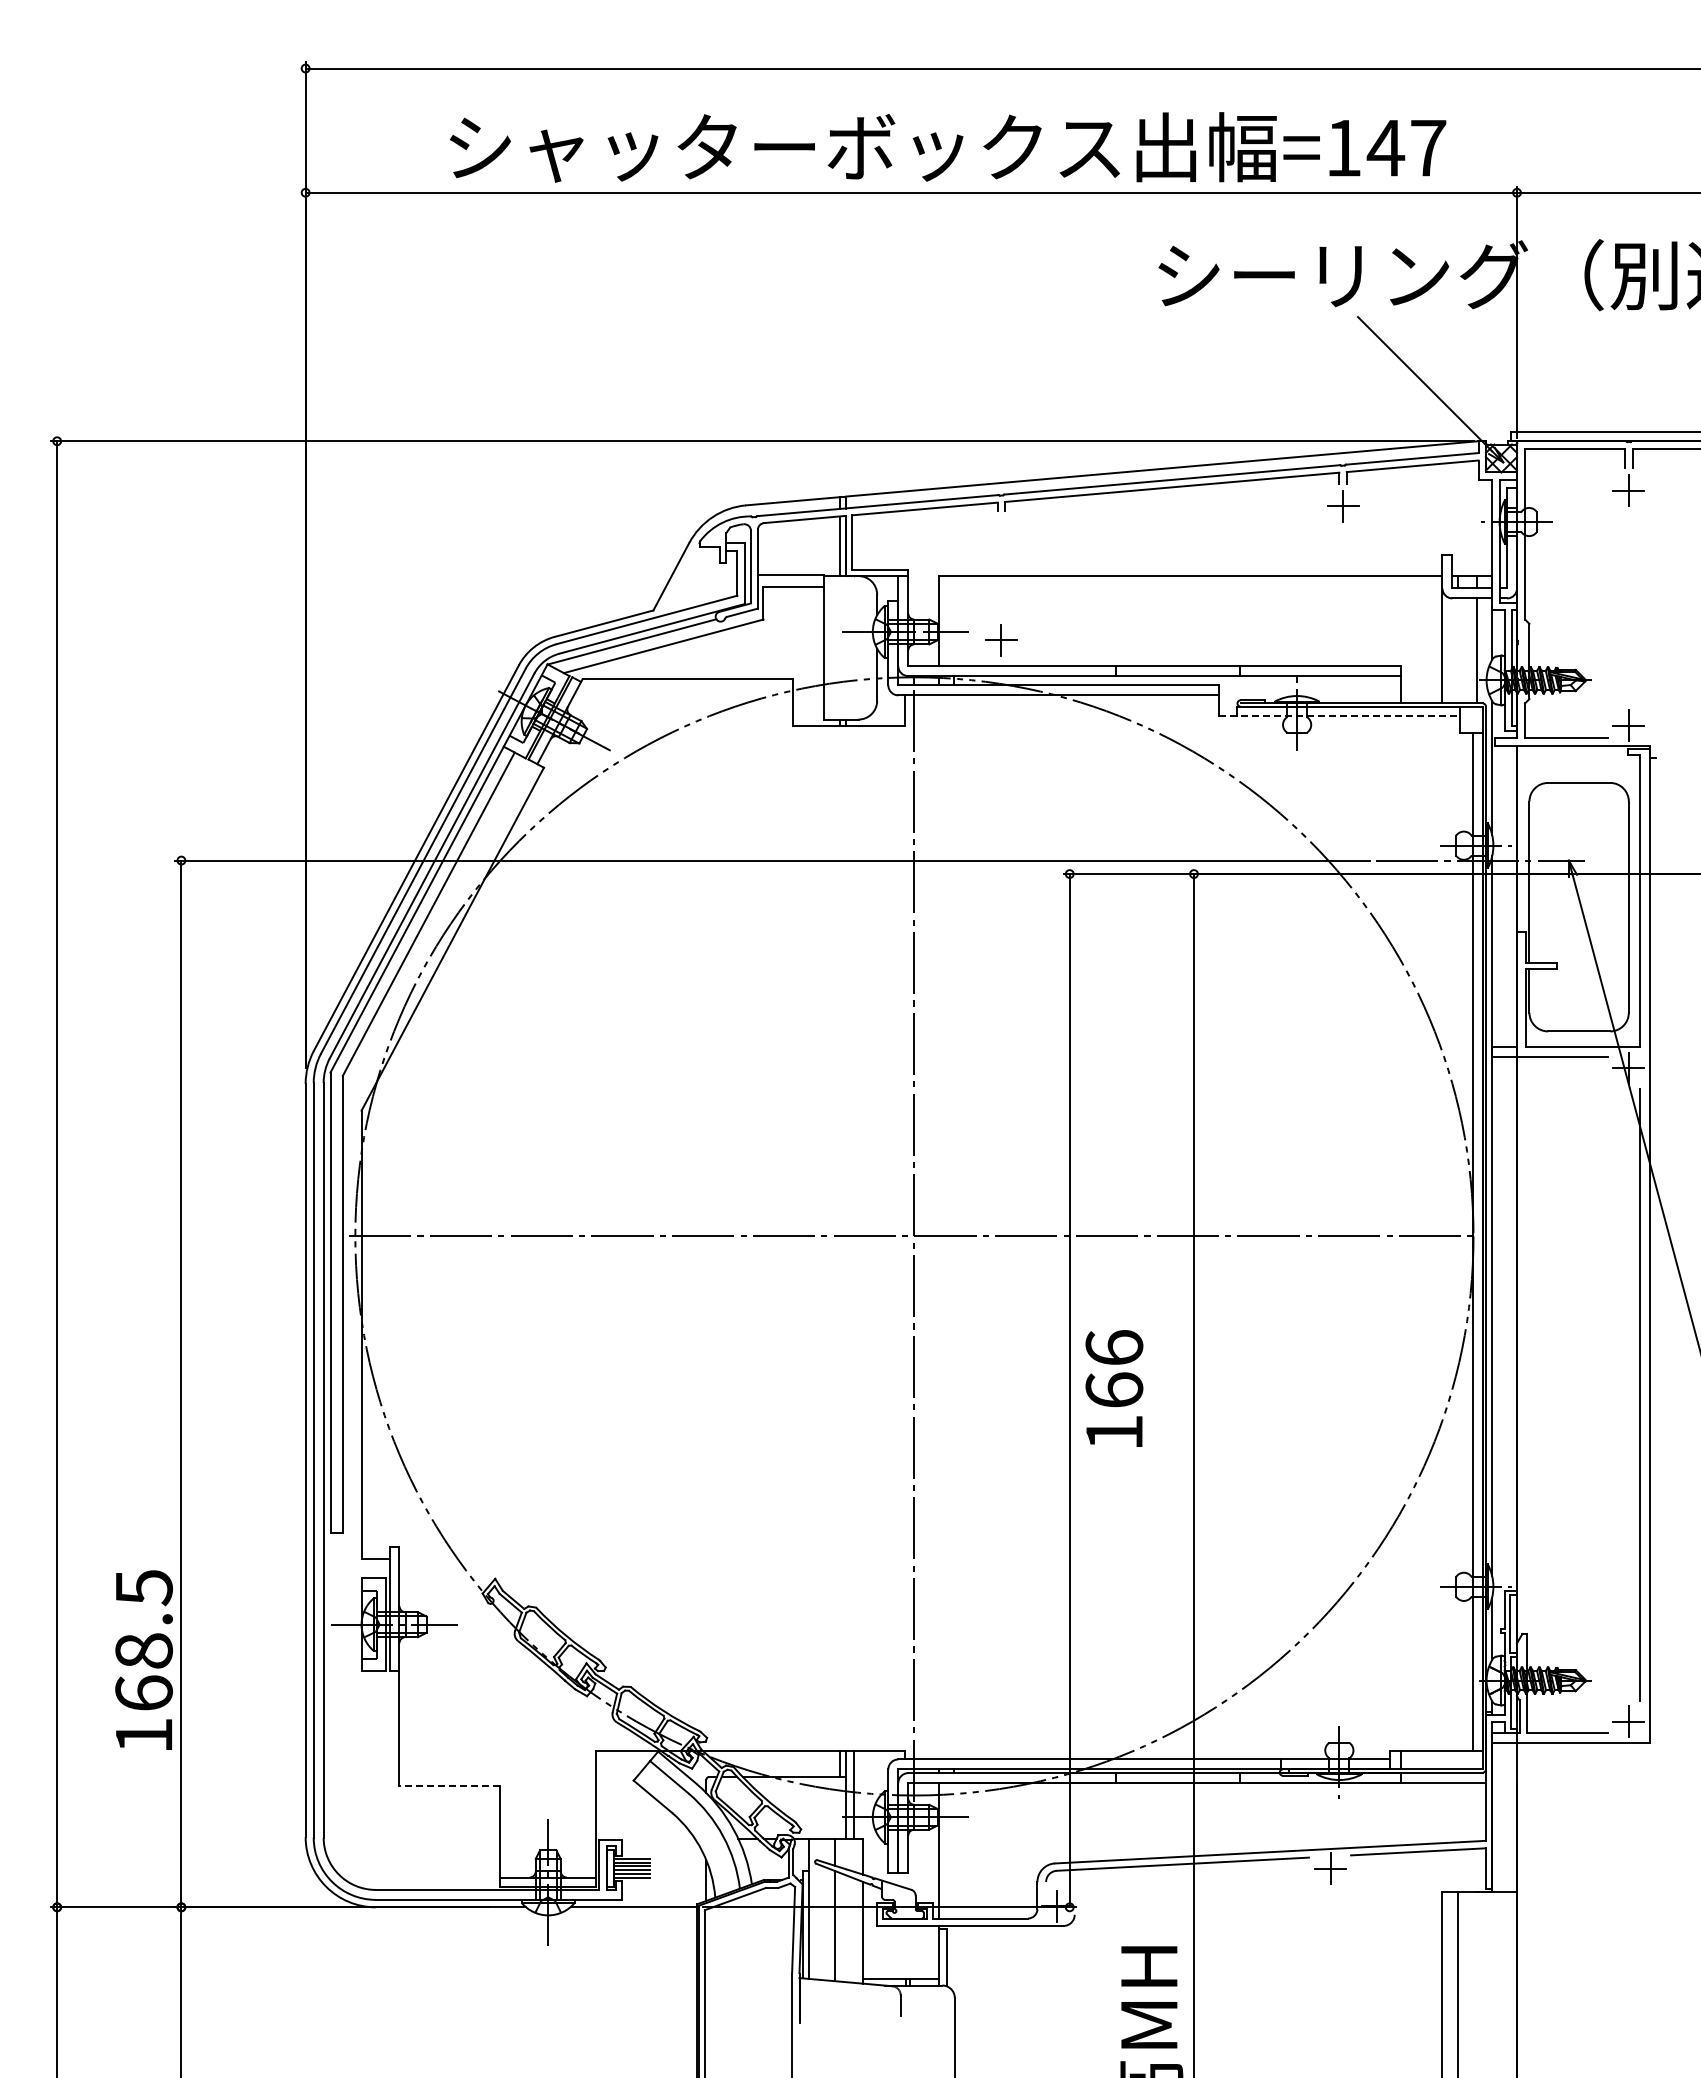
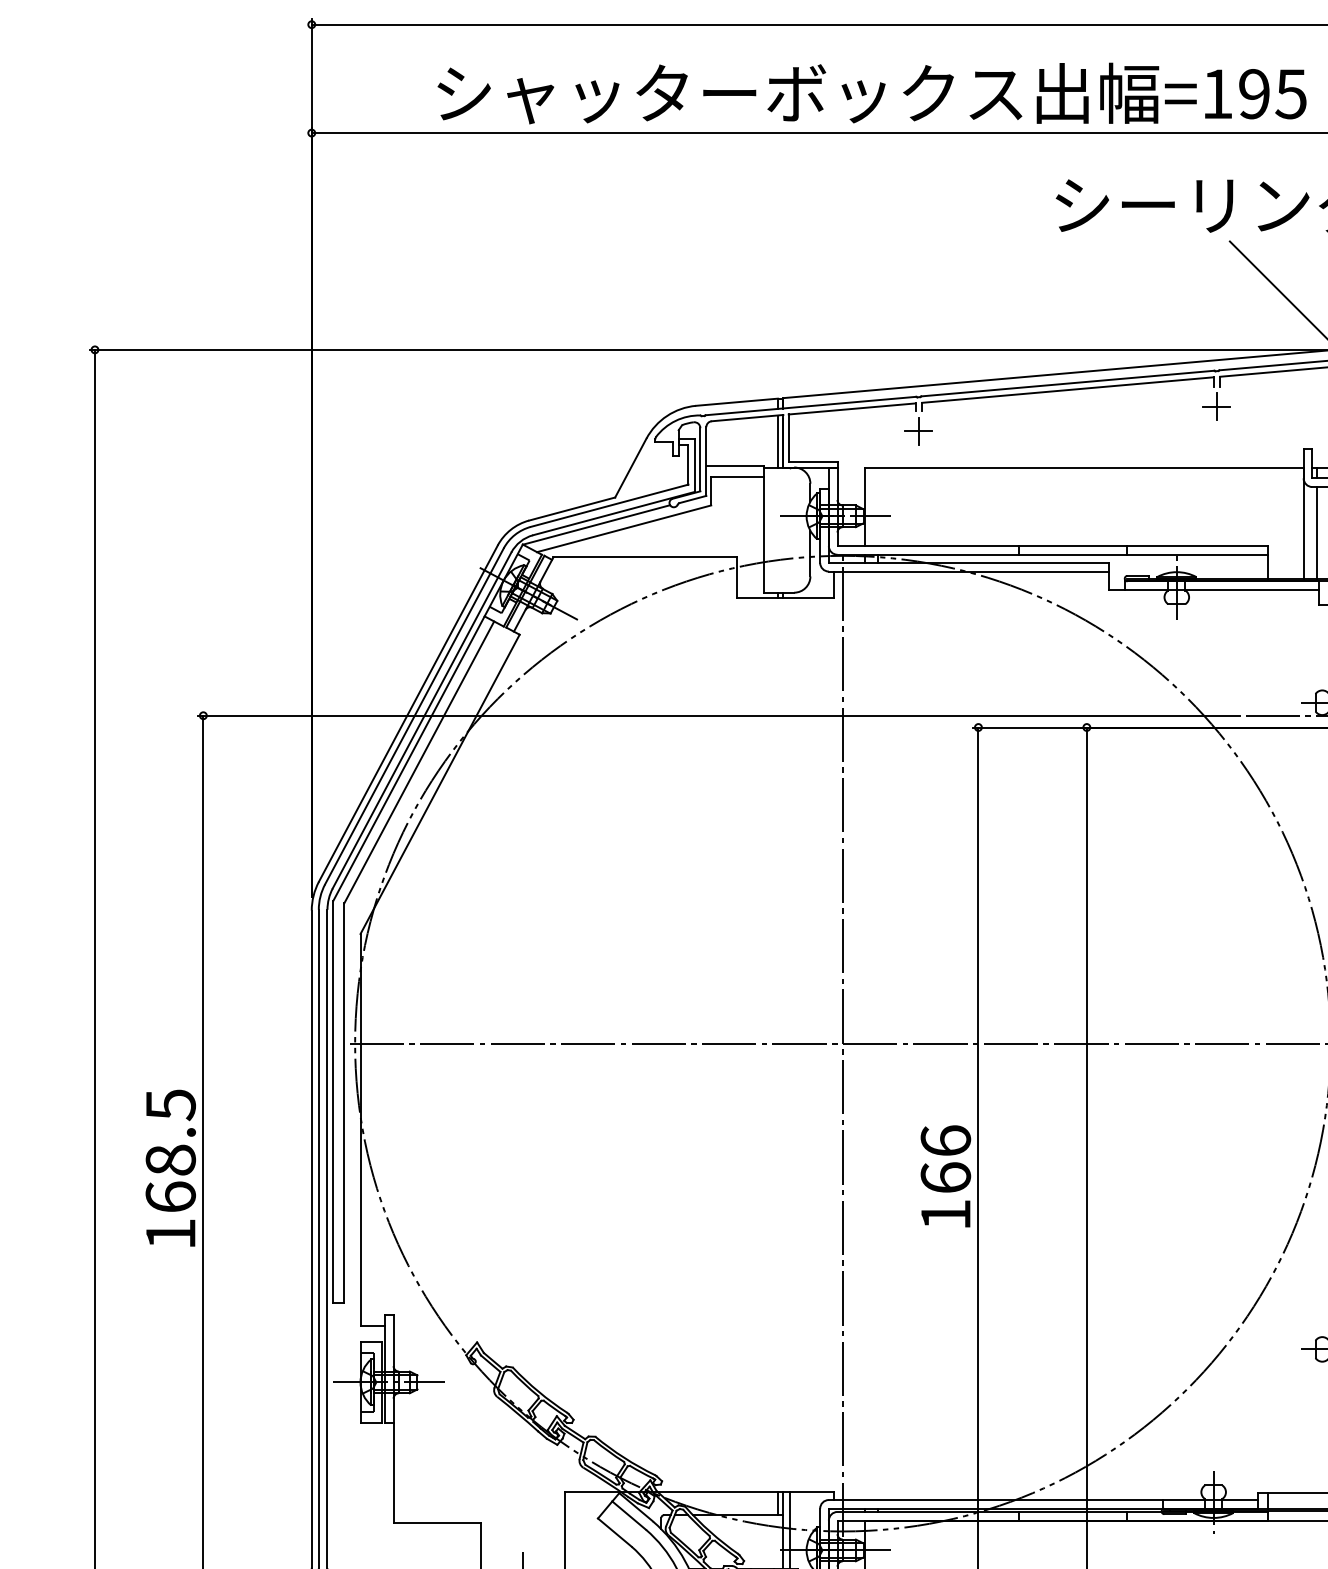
text: (1406, 148) -> (1272, 94), =147 -> =195
part: (1001, 640) -> (918, 431), moved
line: (1458, 650) -> (1317, 532), added
line: (1339, 716) -> (1213, 590), dashed -> solid
text: (1114, 1388) -> (945, 1176), moved
text: (143, 1659) -> (170, 1167), moved
line: (449, 1786) -> (437, 1523), dashed -> solid

